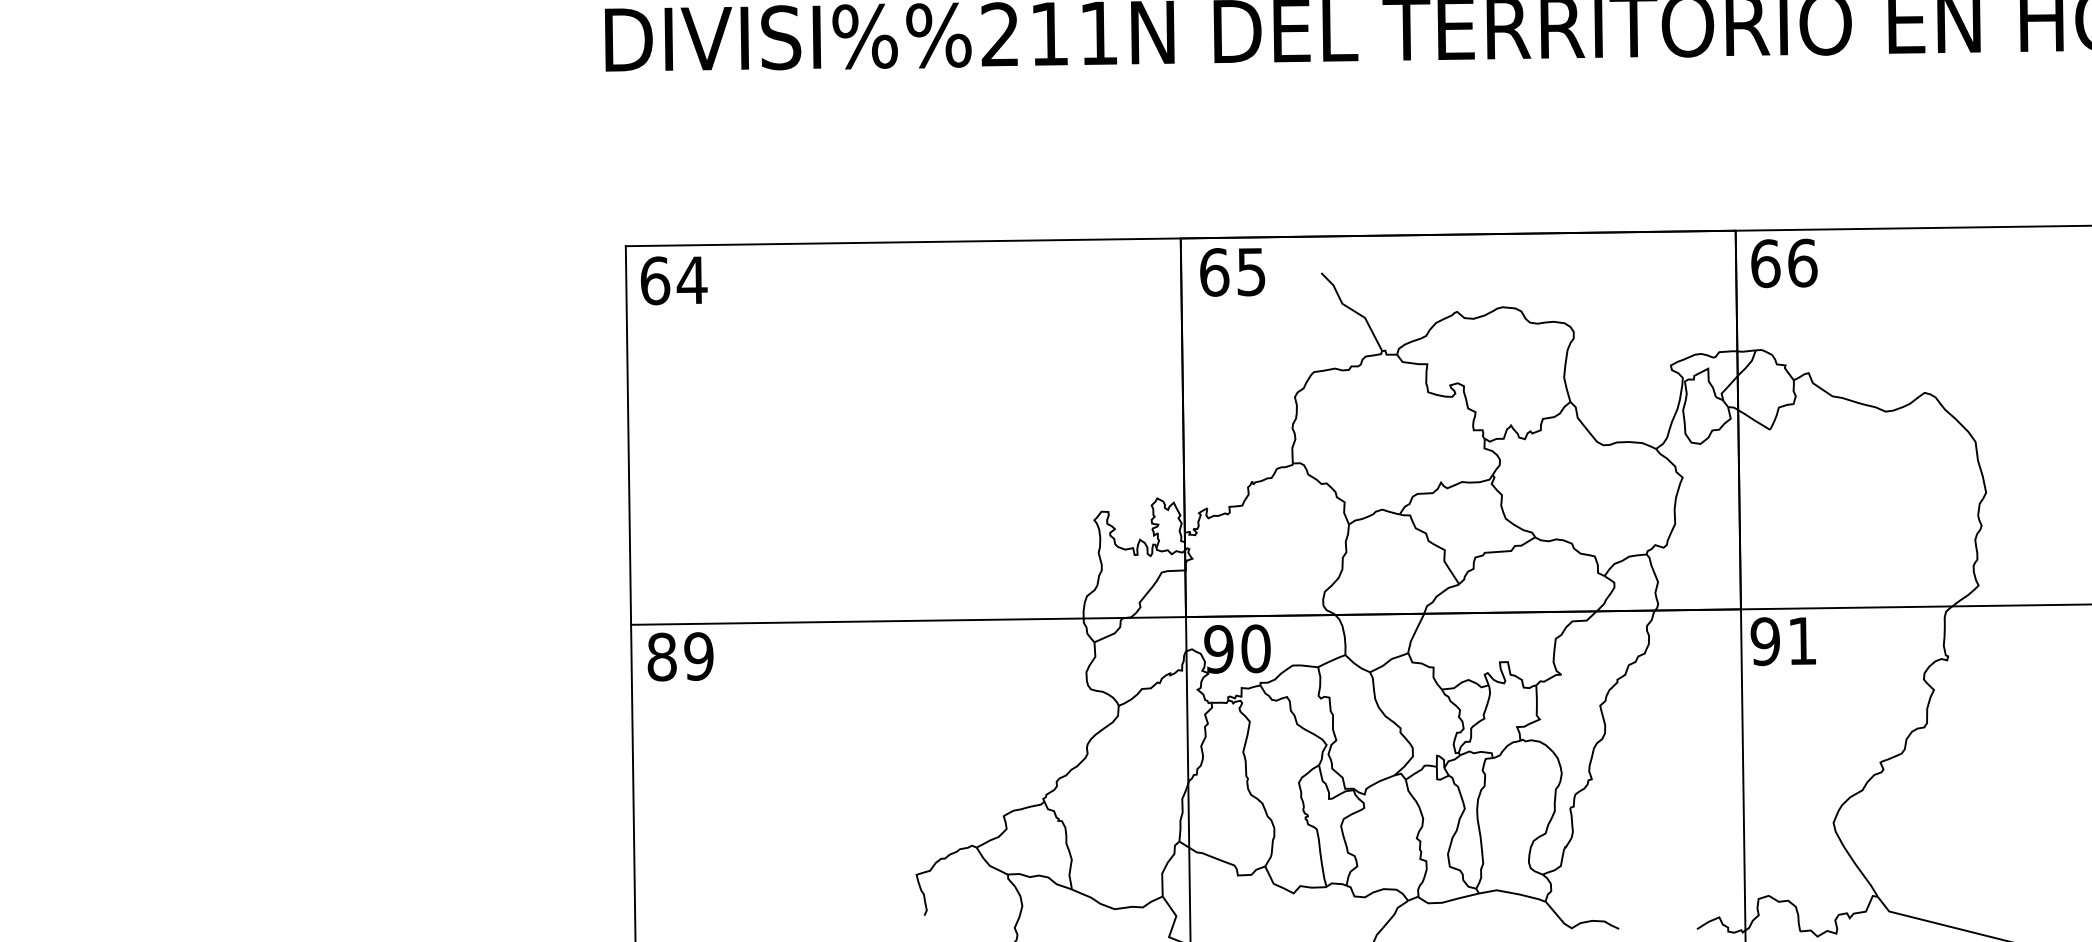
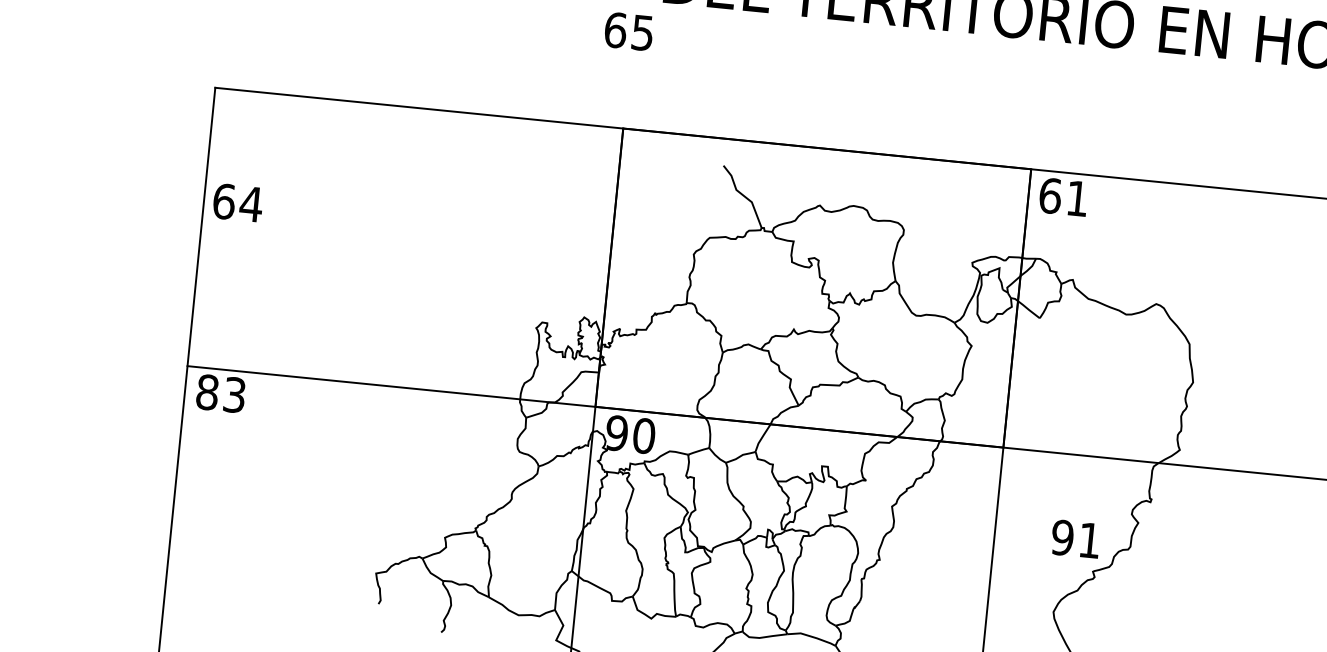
text: (1802, 262) -> (1077, 198), 66 -> 61
text: (1232, 272) -> (628, 31), moved
text: (674, 280) -> (238, 202), moved
text: (1782, 641) -> (1075, 539), moved
text: (698, 656) -> (234, 395), 89 -> 83

